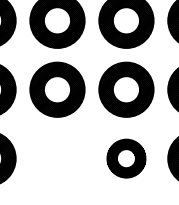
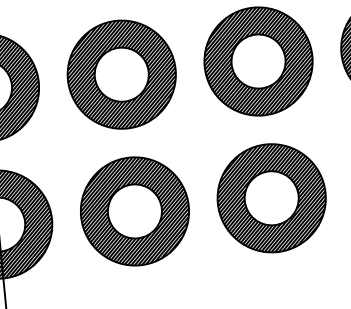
part: (57, 158) -> (134, 211), added
part: (126, 158) -> (271, 197), size x1.43

